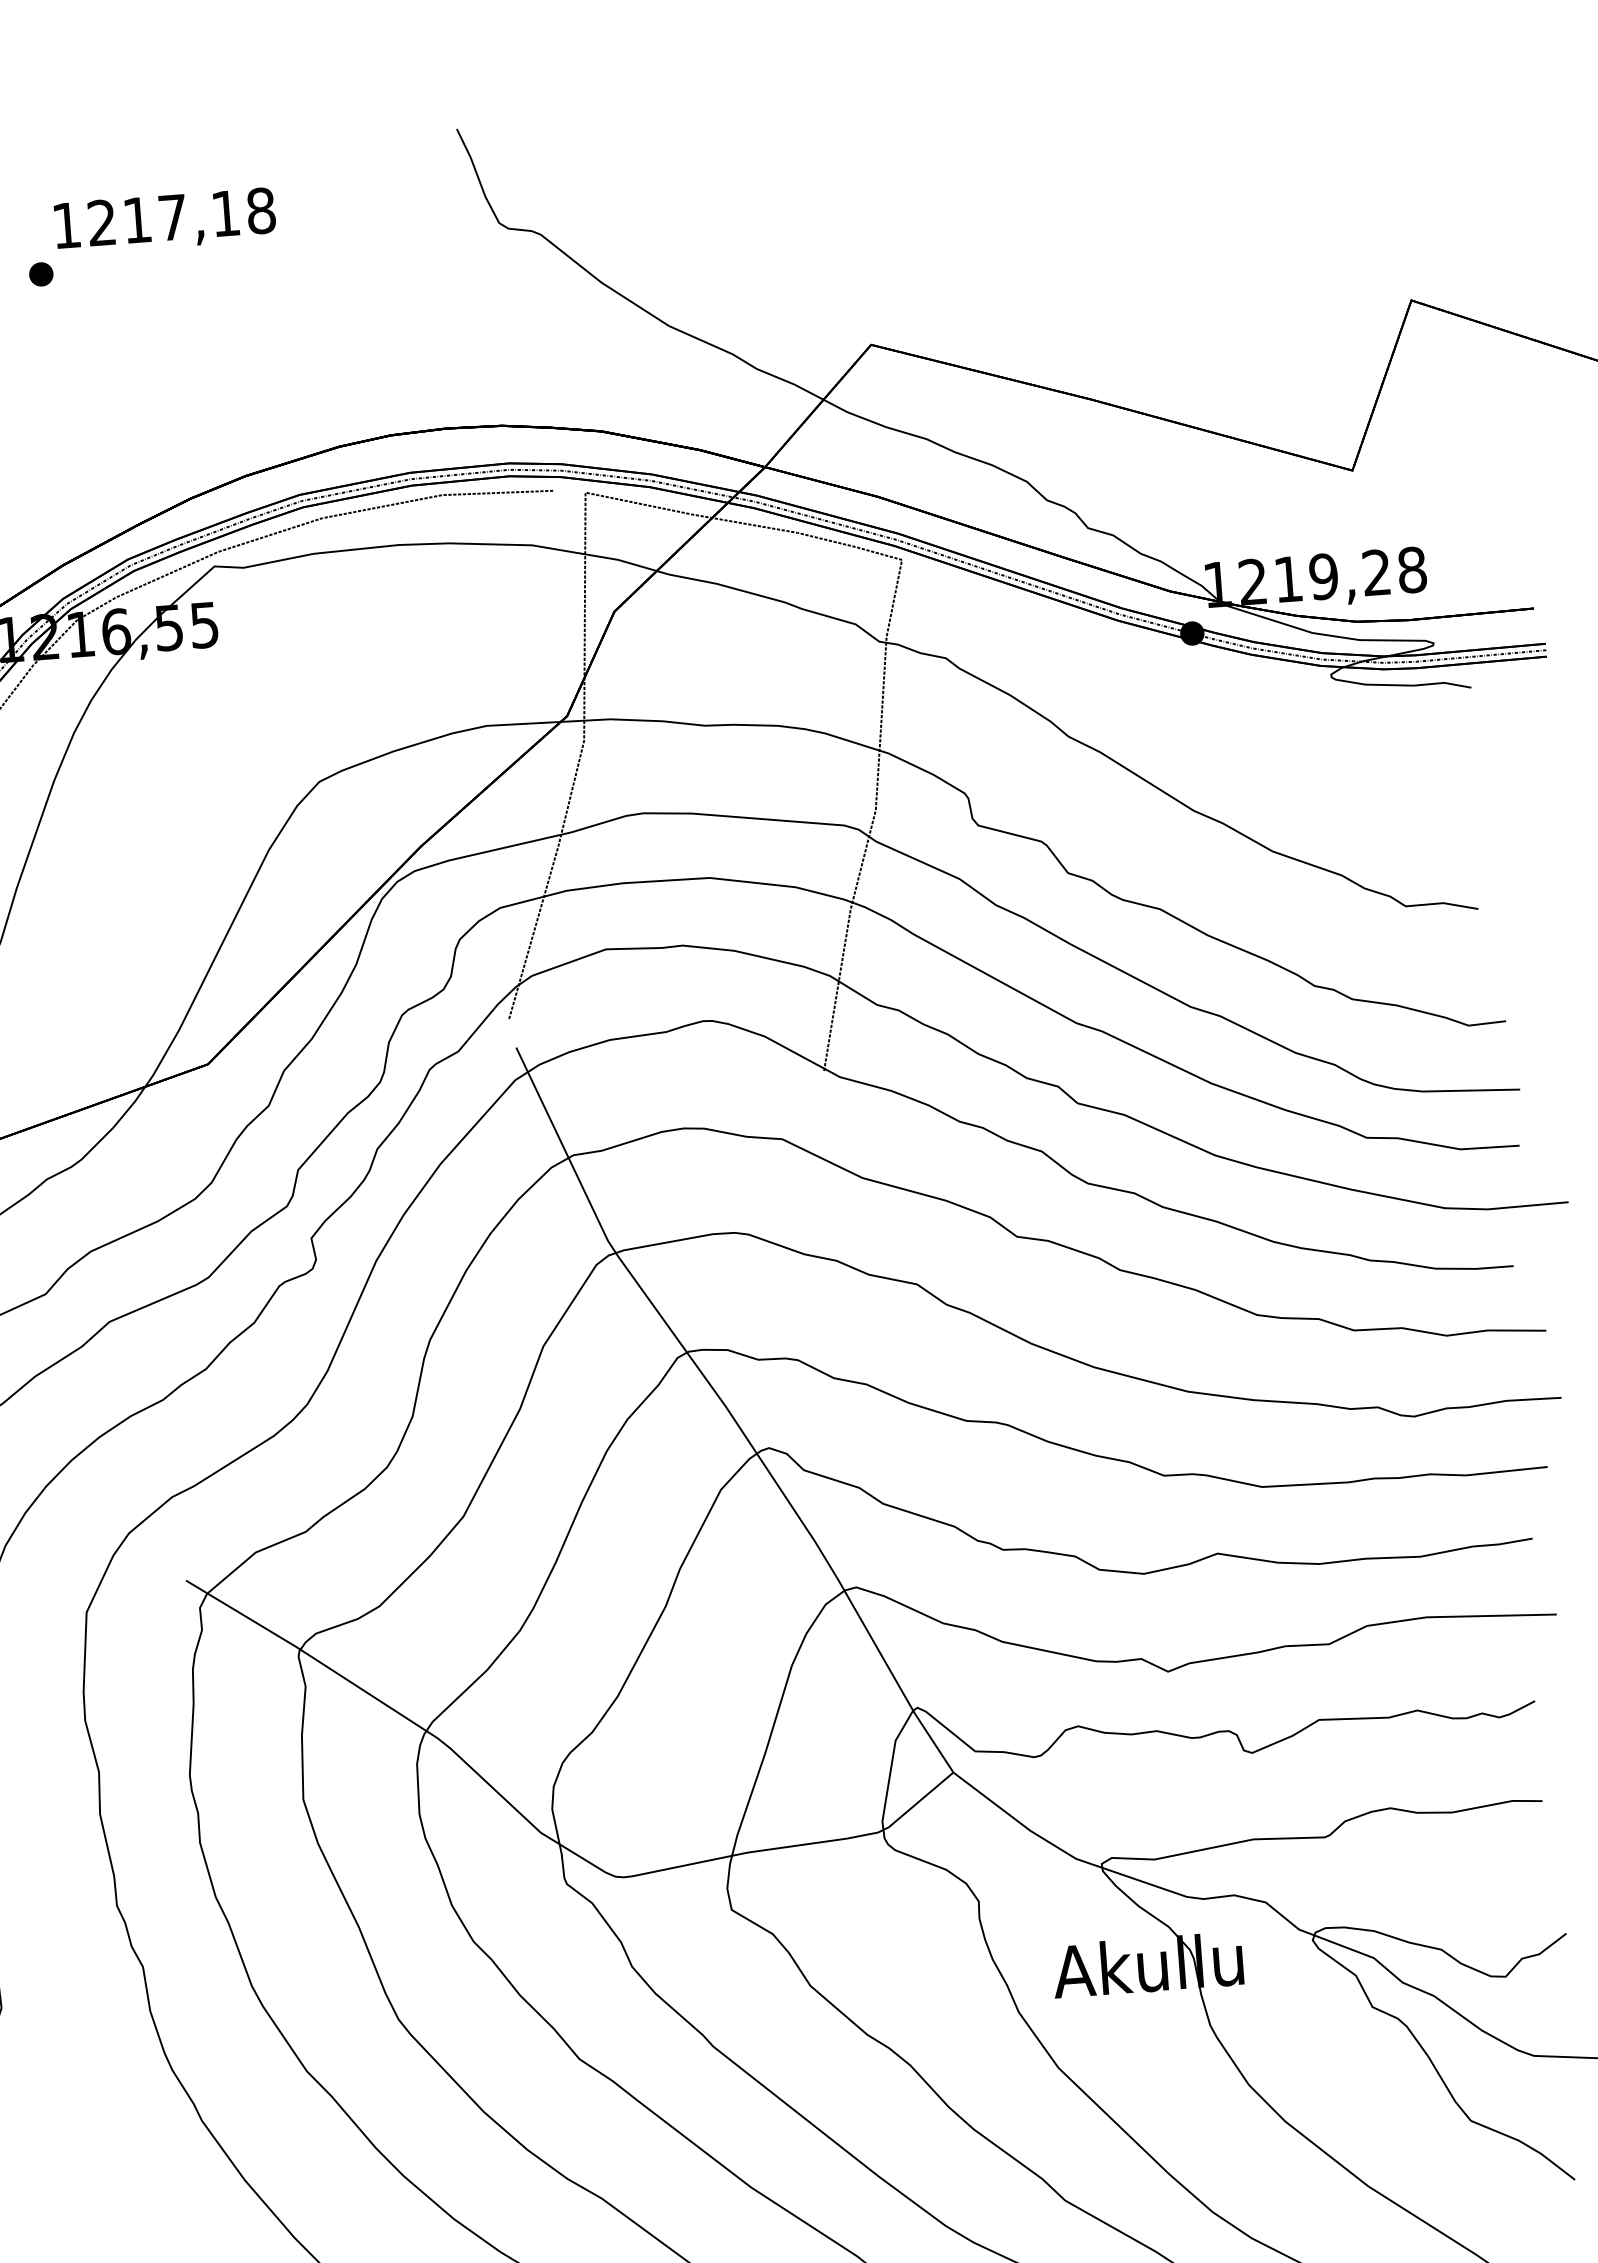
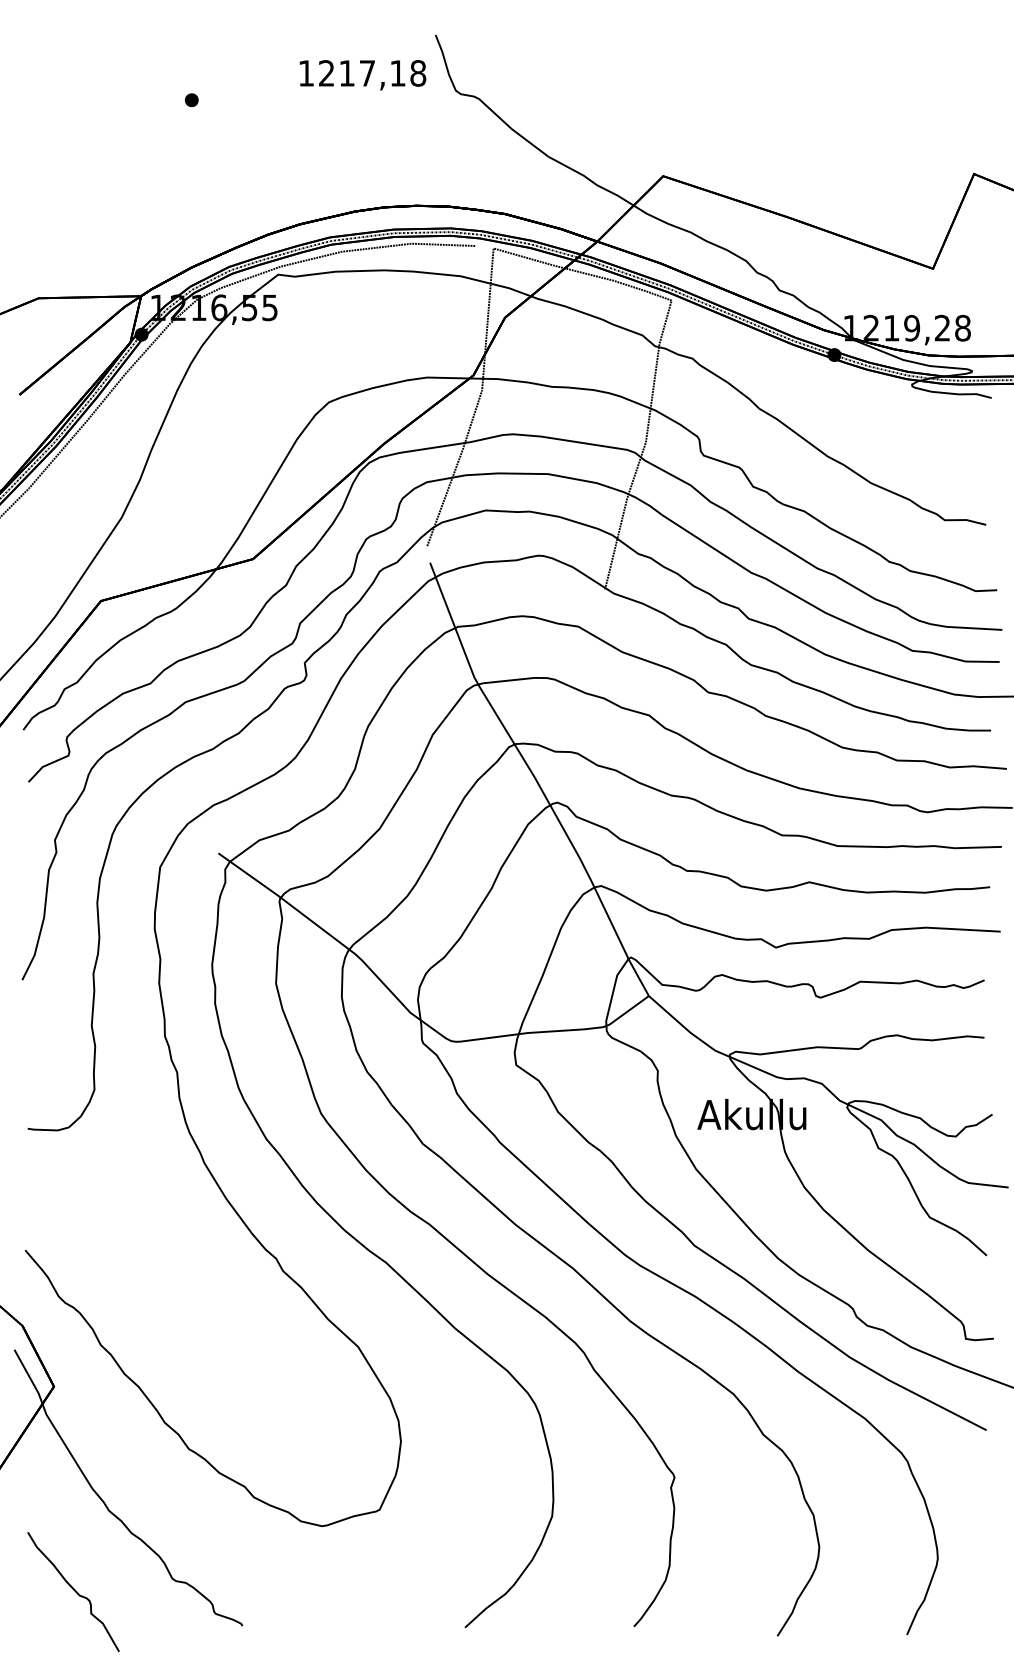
text: (164, 221) -> (362, 75), moved

